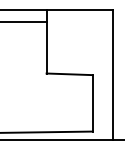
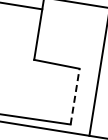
line: (92, 102) -> (74, 95), solid -> dashed

